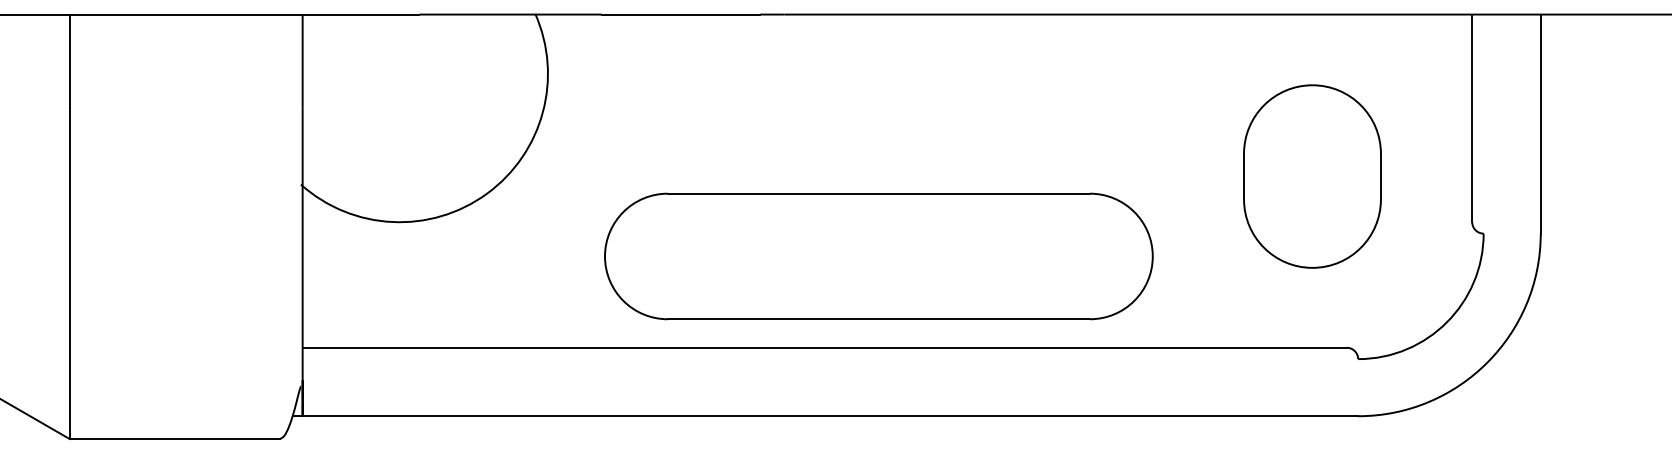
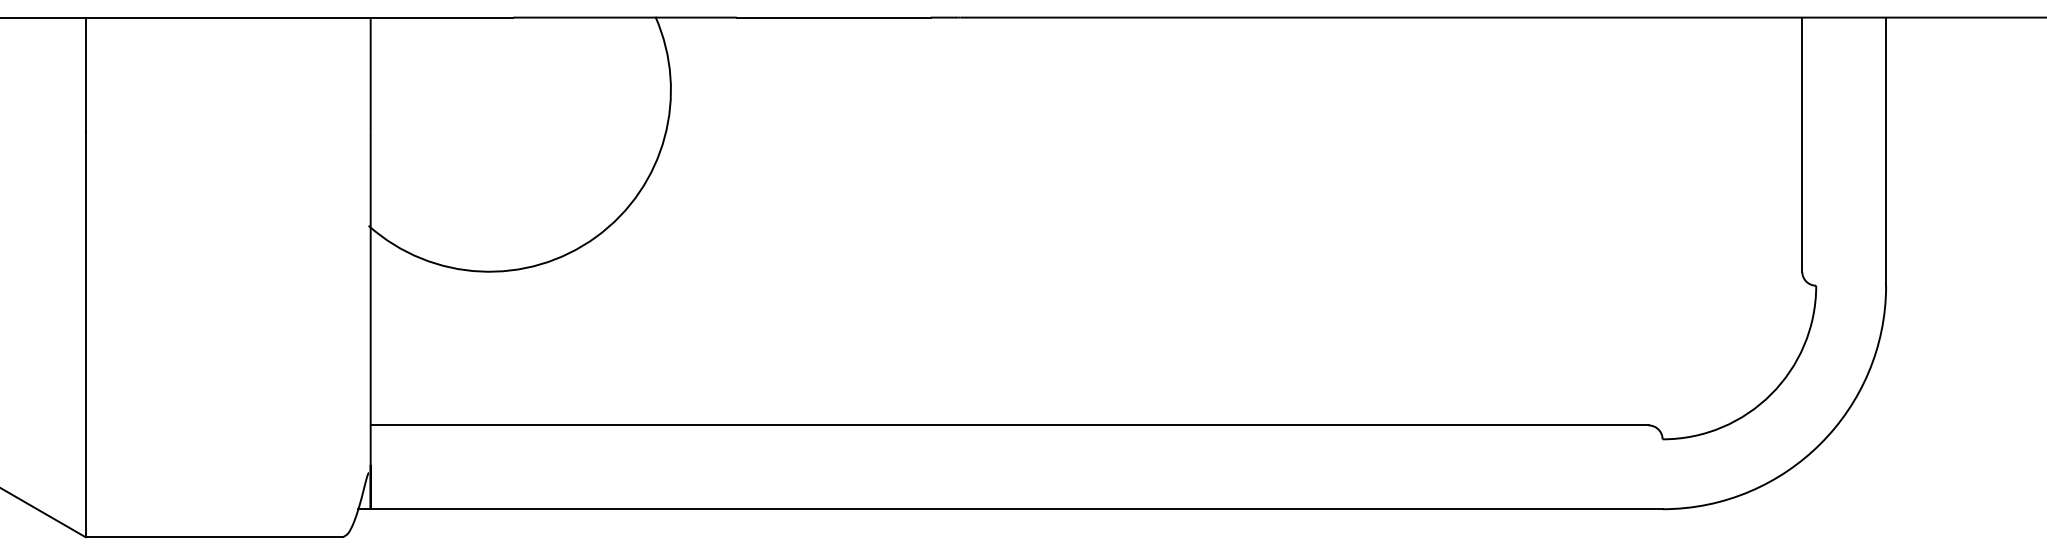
part: (1312, 176) -> (1606, 215), removed
part: (878, 256) -> (1075, 313), removed

